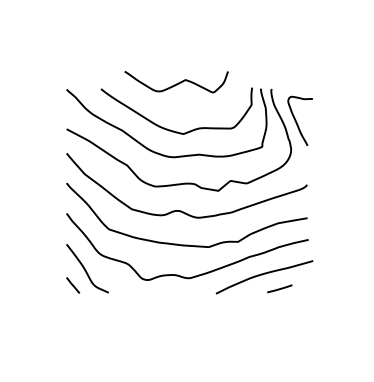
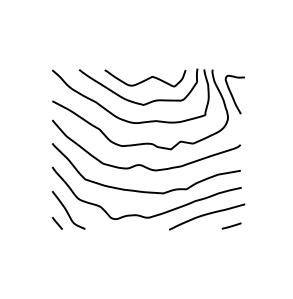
curve: (176, 83) -> (145, 79), moved
line: (279, 288) -> (231, 225), moved

